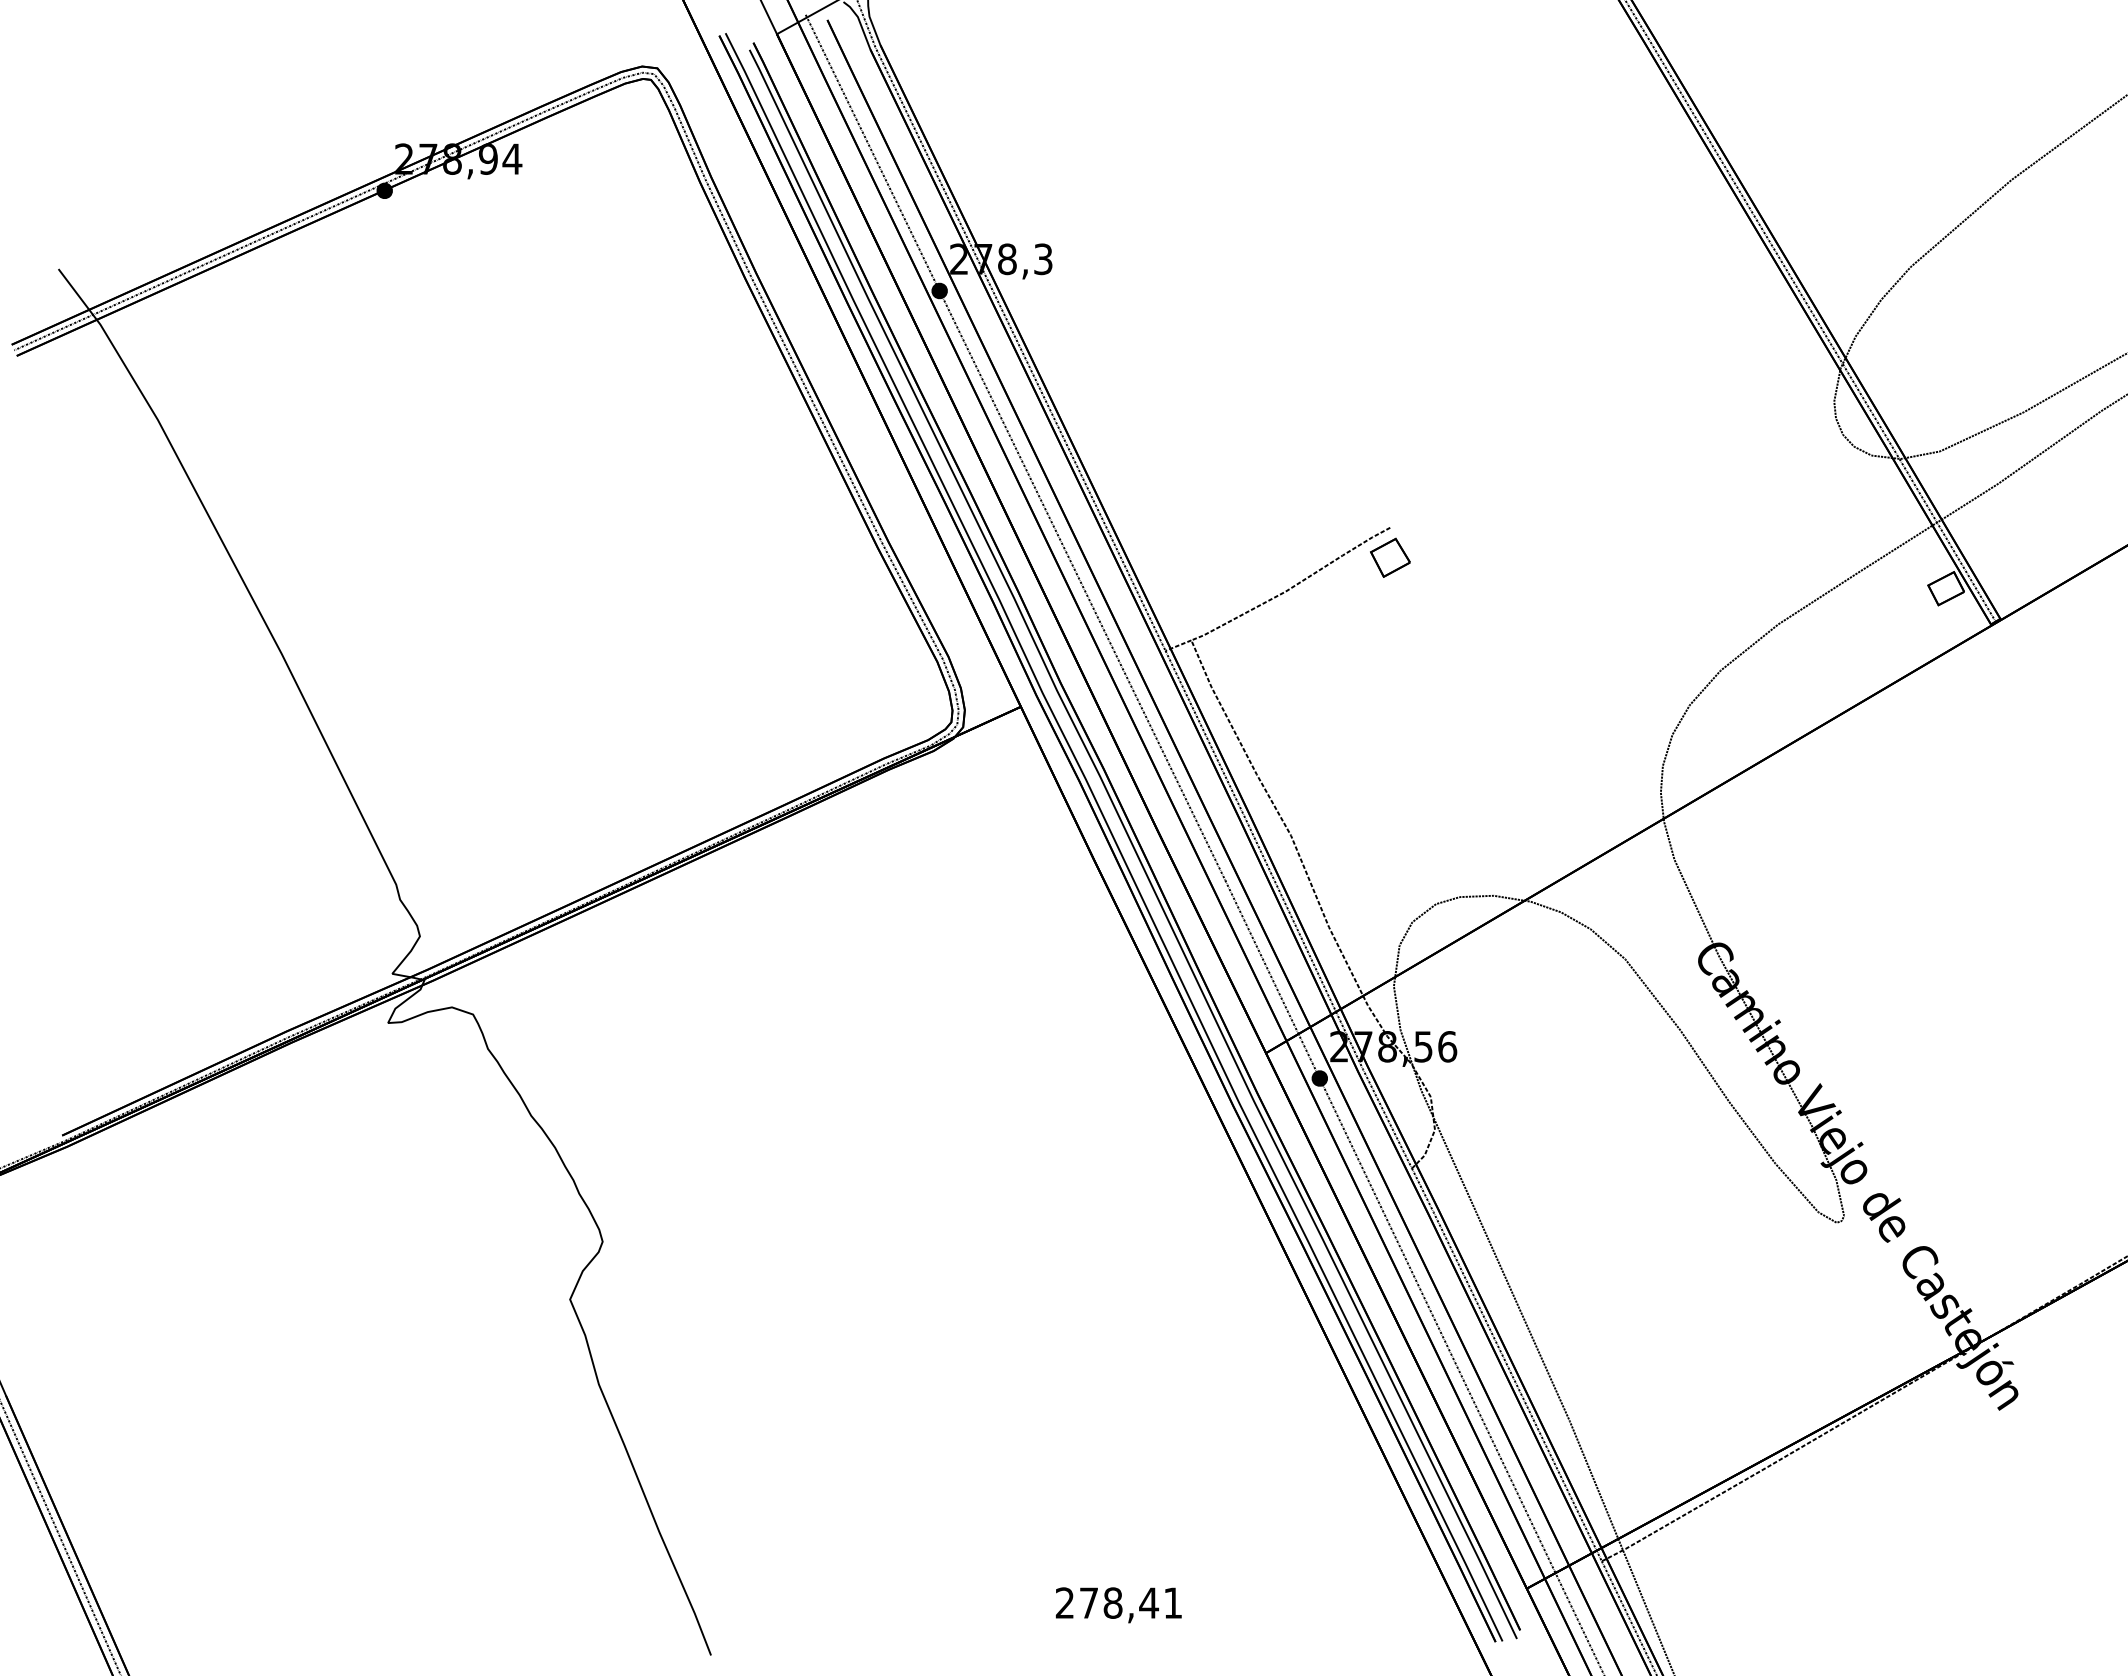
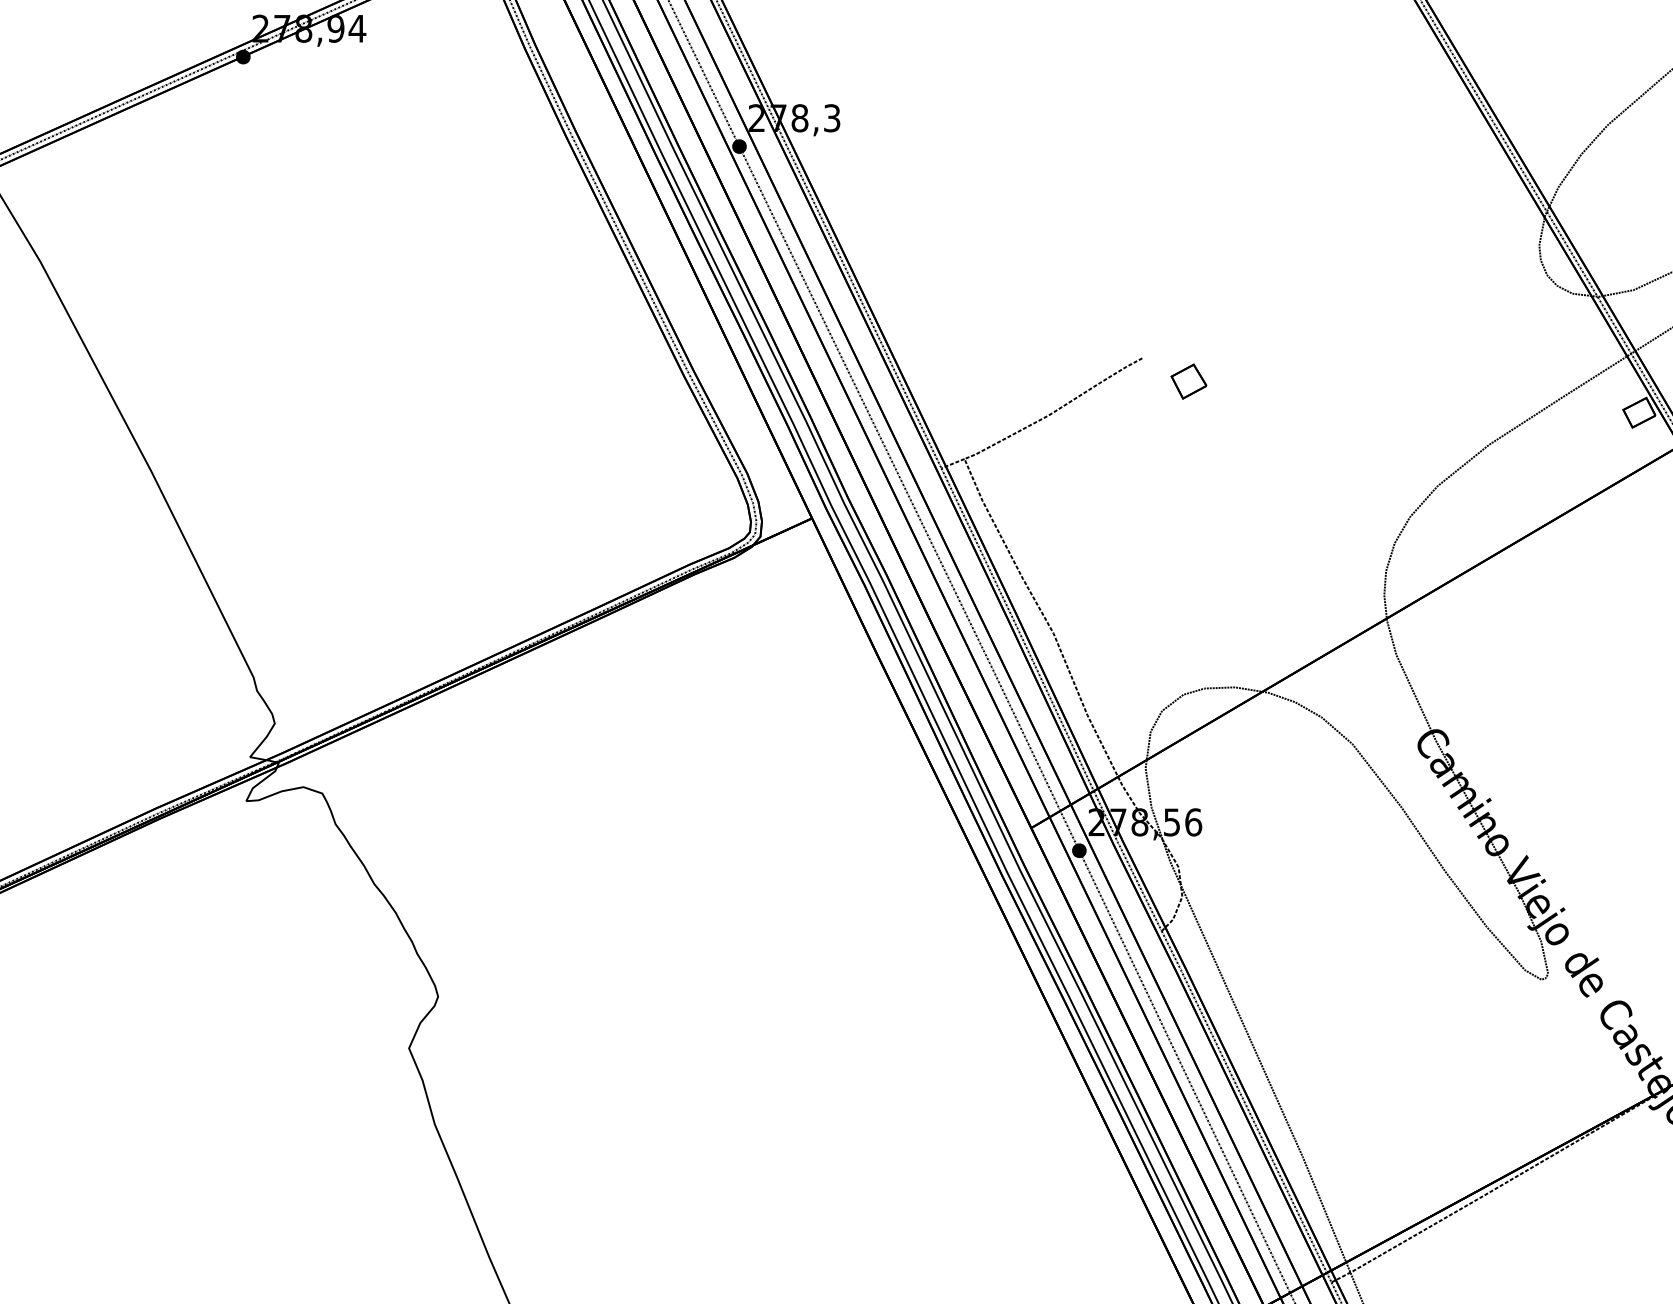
part: (1390, 557) -> (1189, 381), moved

